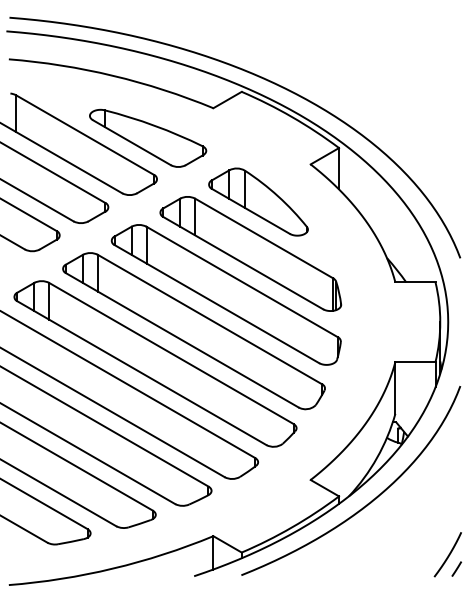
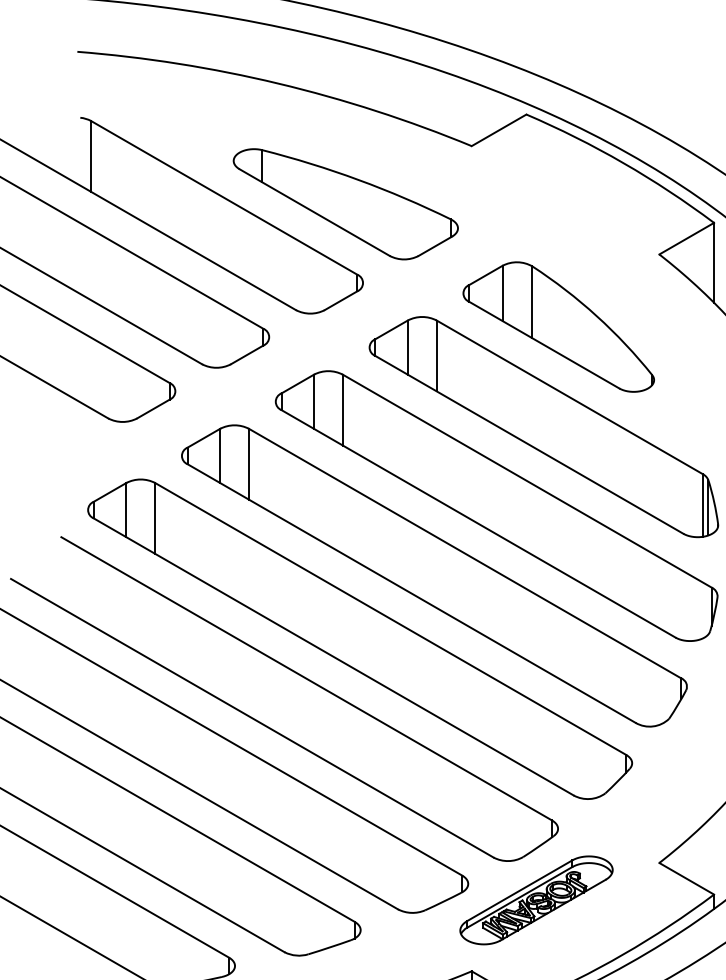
part: (246, 499) -> (535, 900), added

